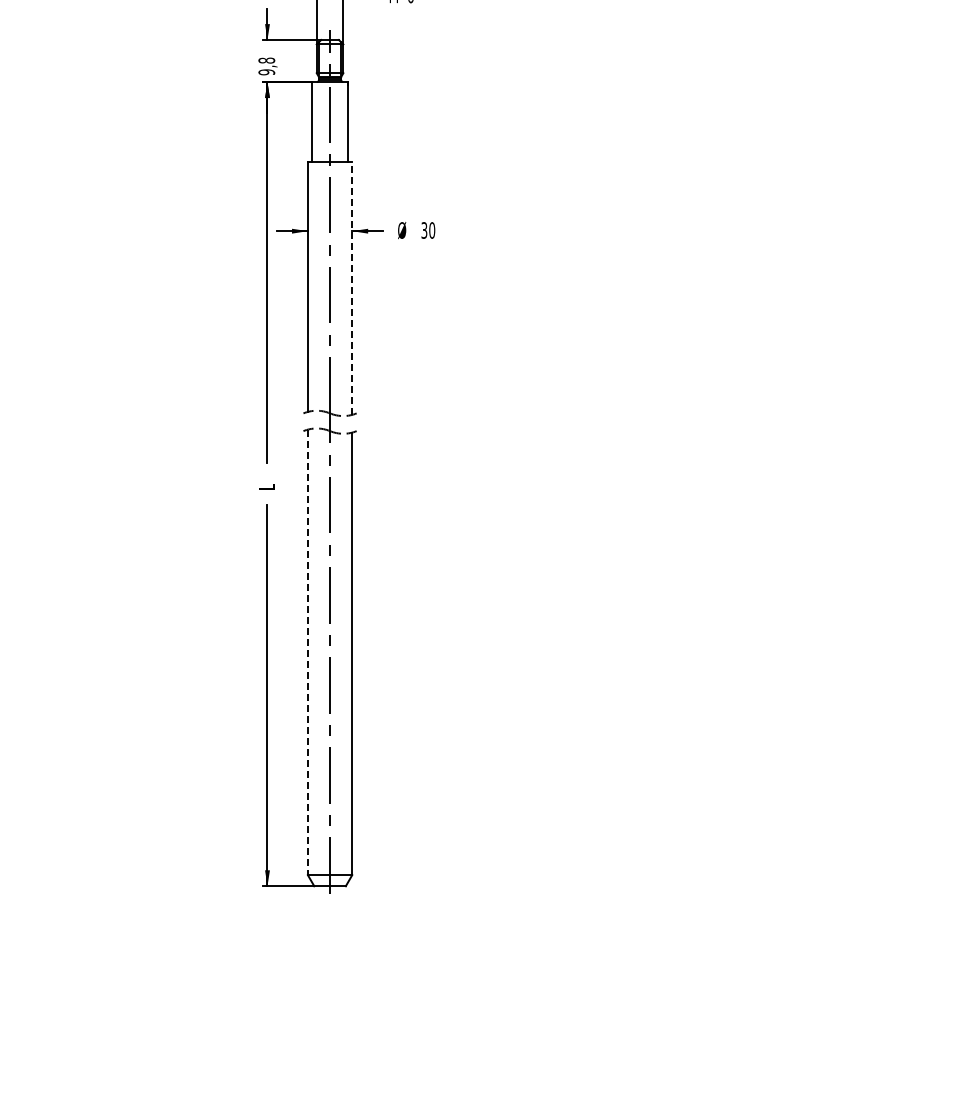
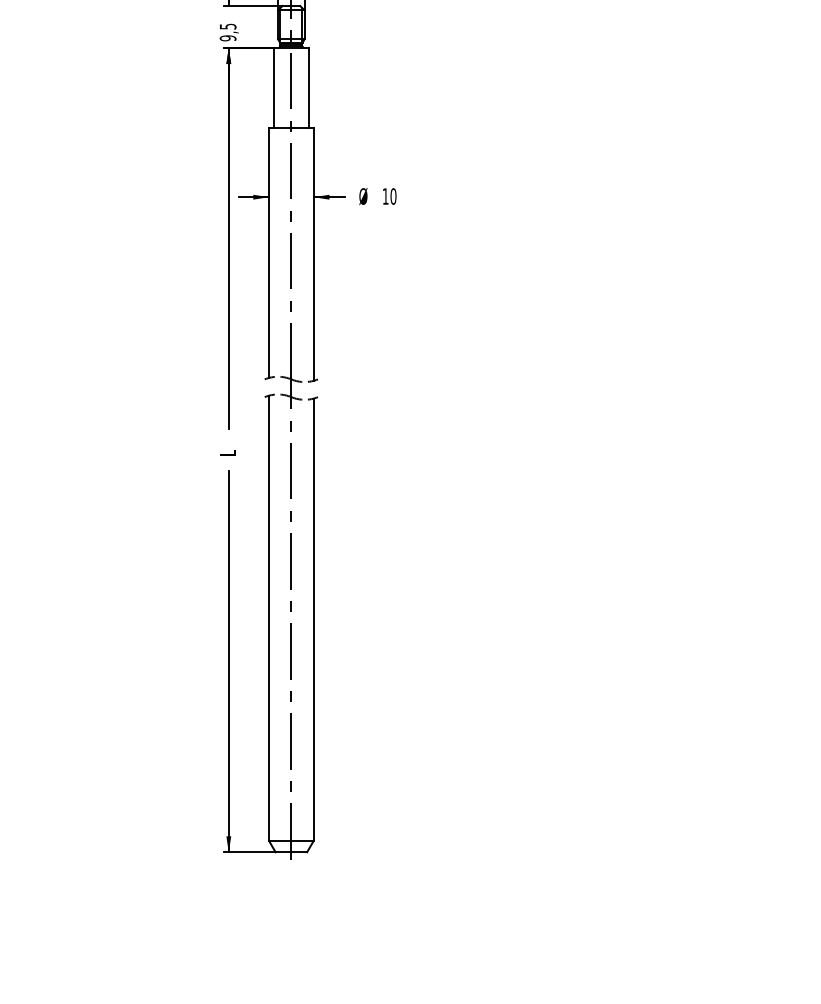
text: (266, 60) -> (227, 26), 9,8 -> 9,5
text: (424, 230) -> (385, 196), 30 -> 10
line: (352, 288) -> (313, 254), dashed -> solid
line: (307, 652) -> (268, 618), dashed -> solid

